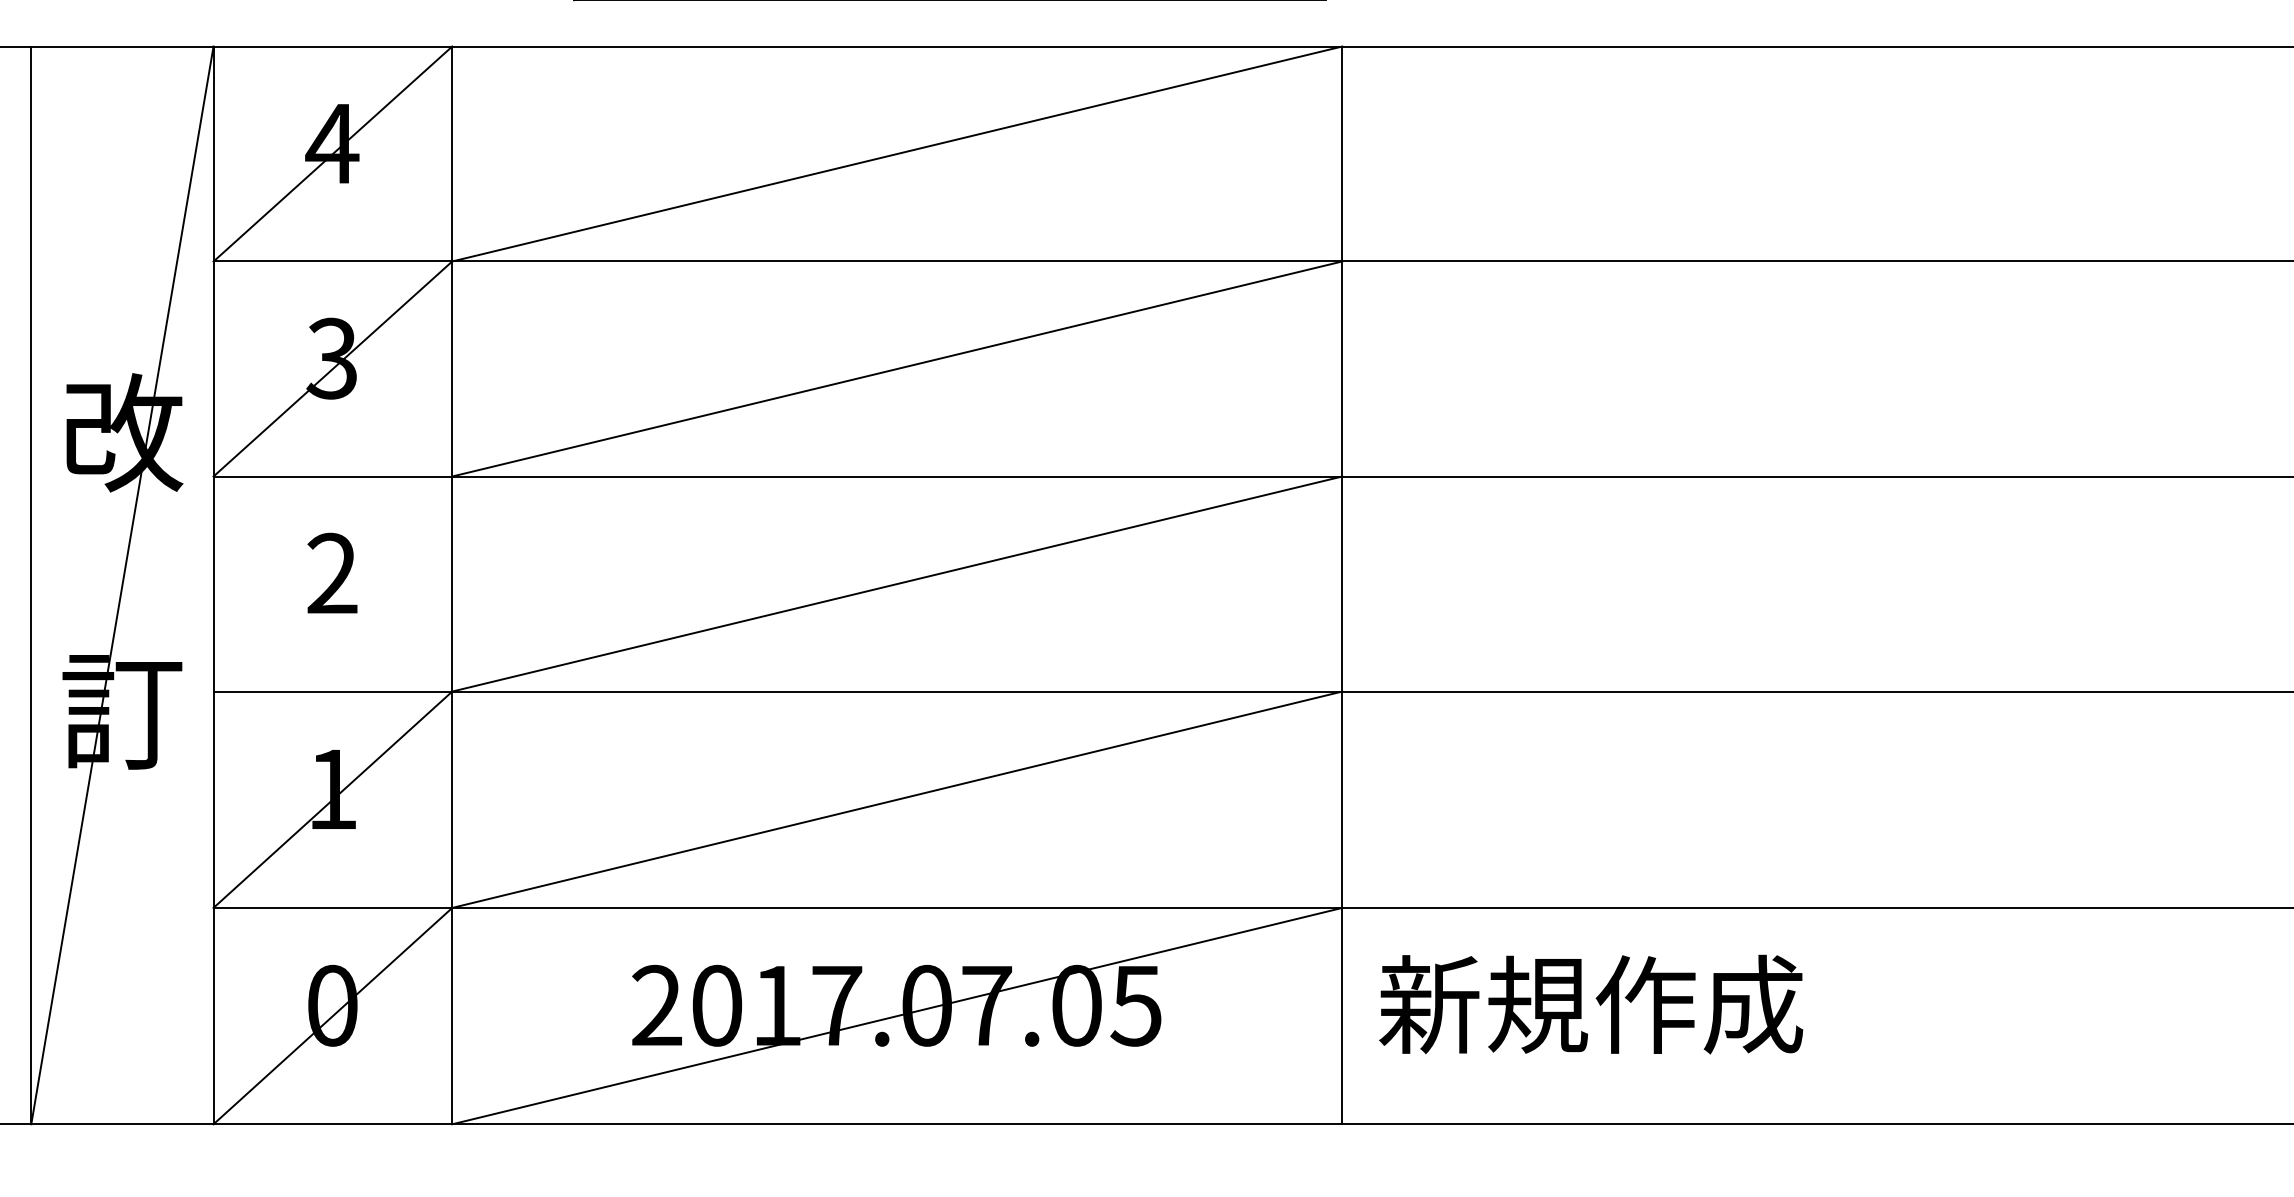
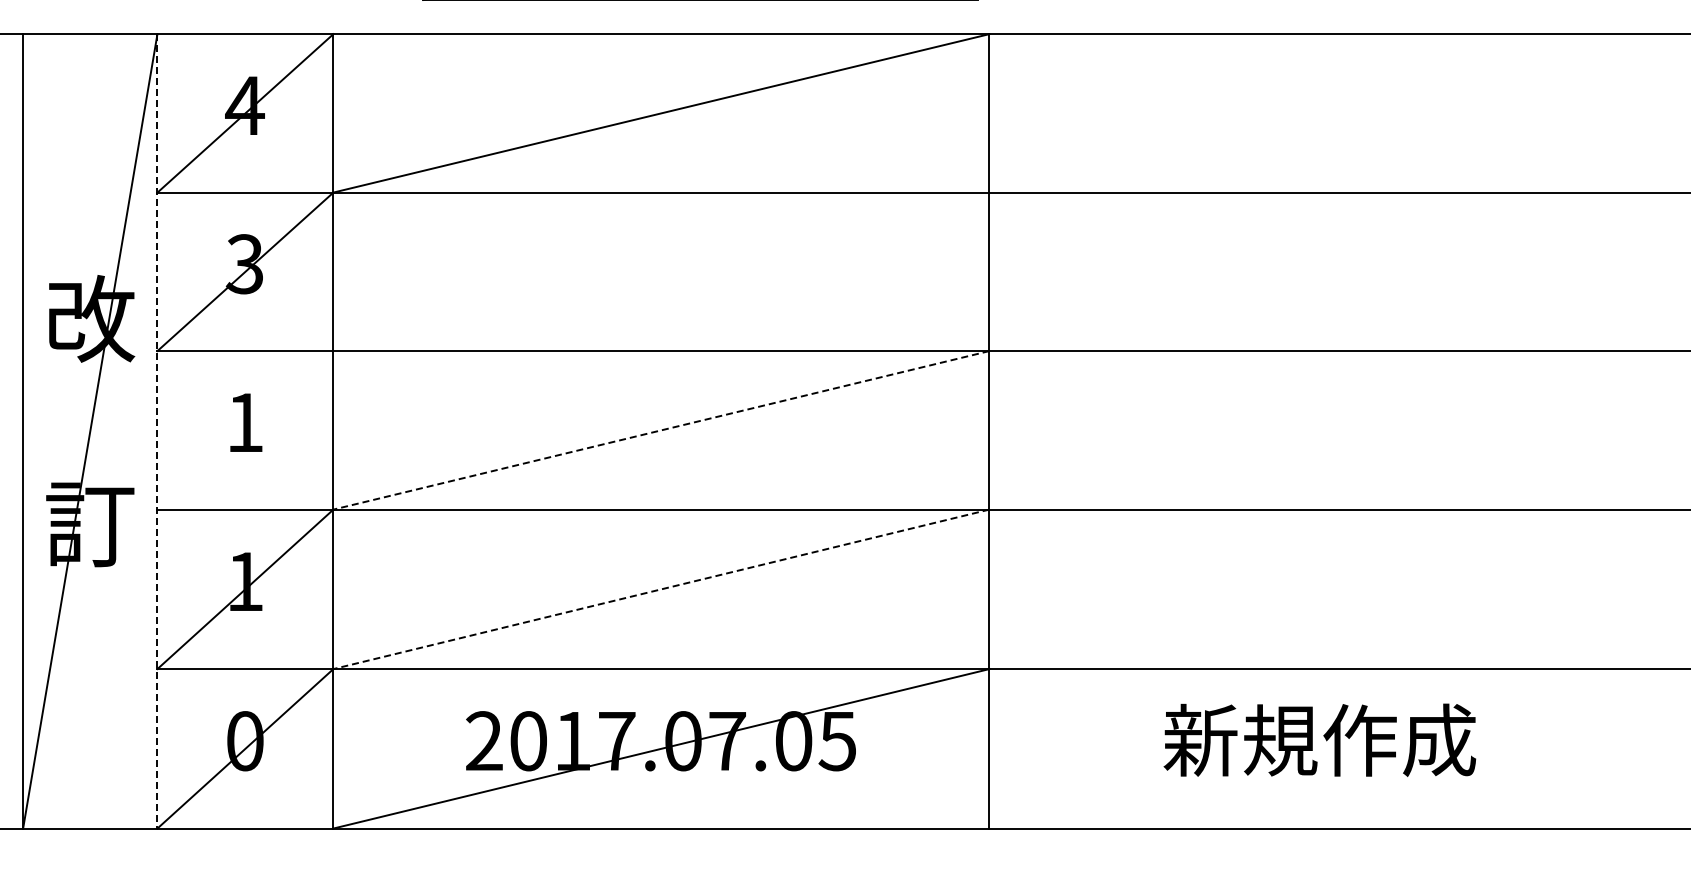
line: (897, 368) -> (661, 271), removed
text: (331, 572) -> (244, 421), 2 -> 1
line: (896, 584) -> (660, 430), solid -> dashed
line: (213, 585) -> (157, 431), solid -> dashed
line: (897, 799) -> (661, 589), solid -> dashed
text: (1590, 1003) -> (1319, 739), moved

